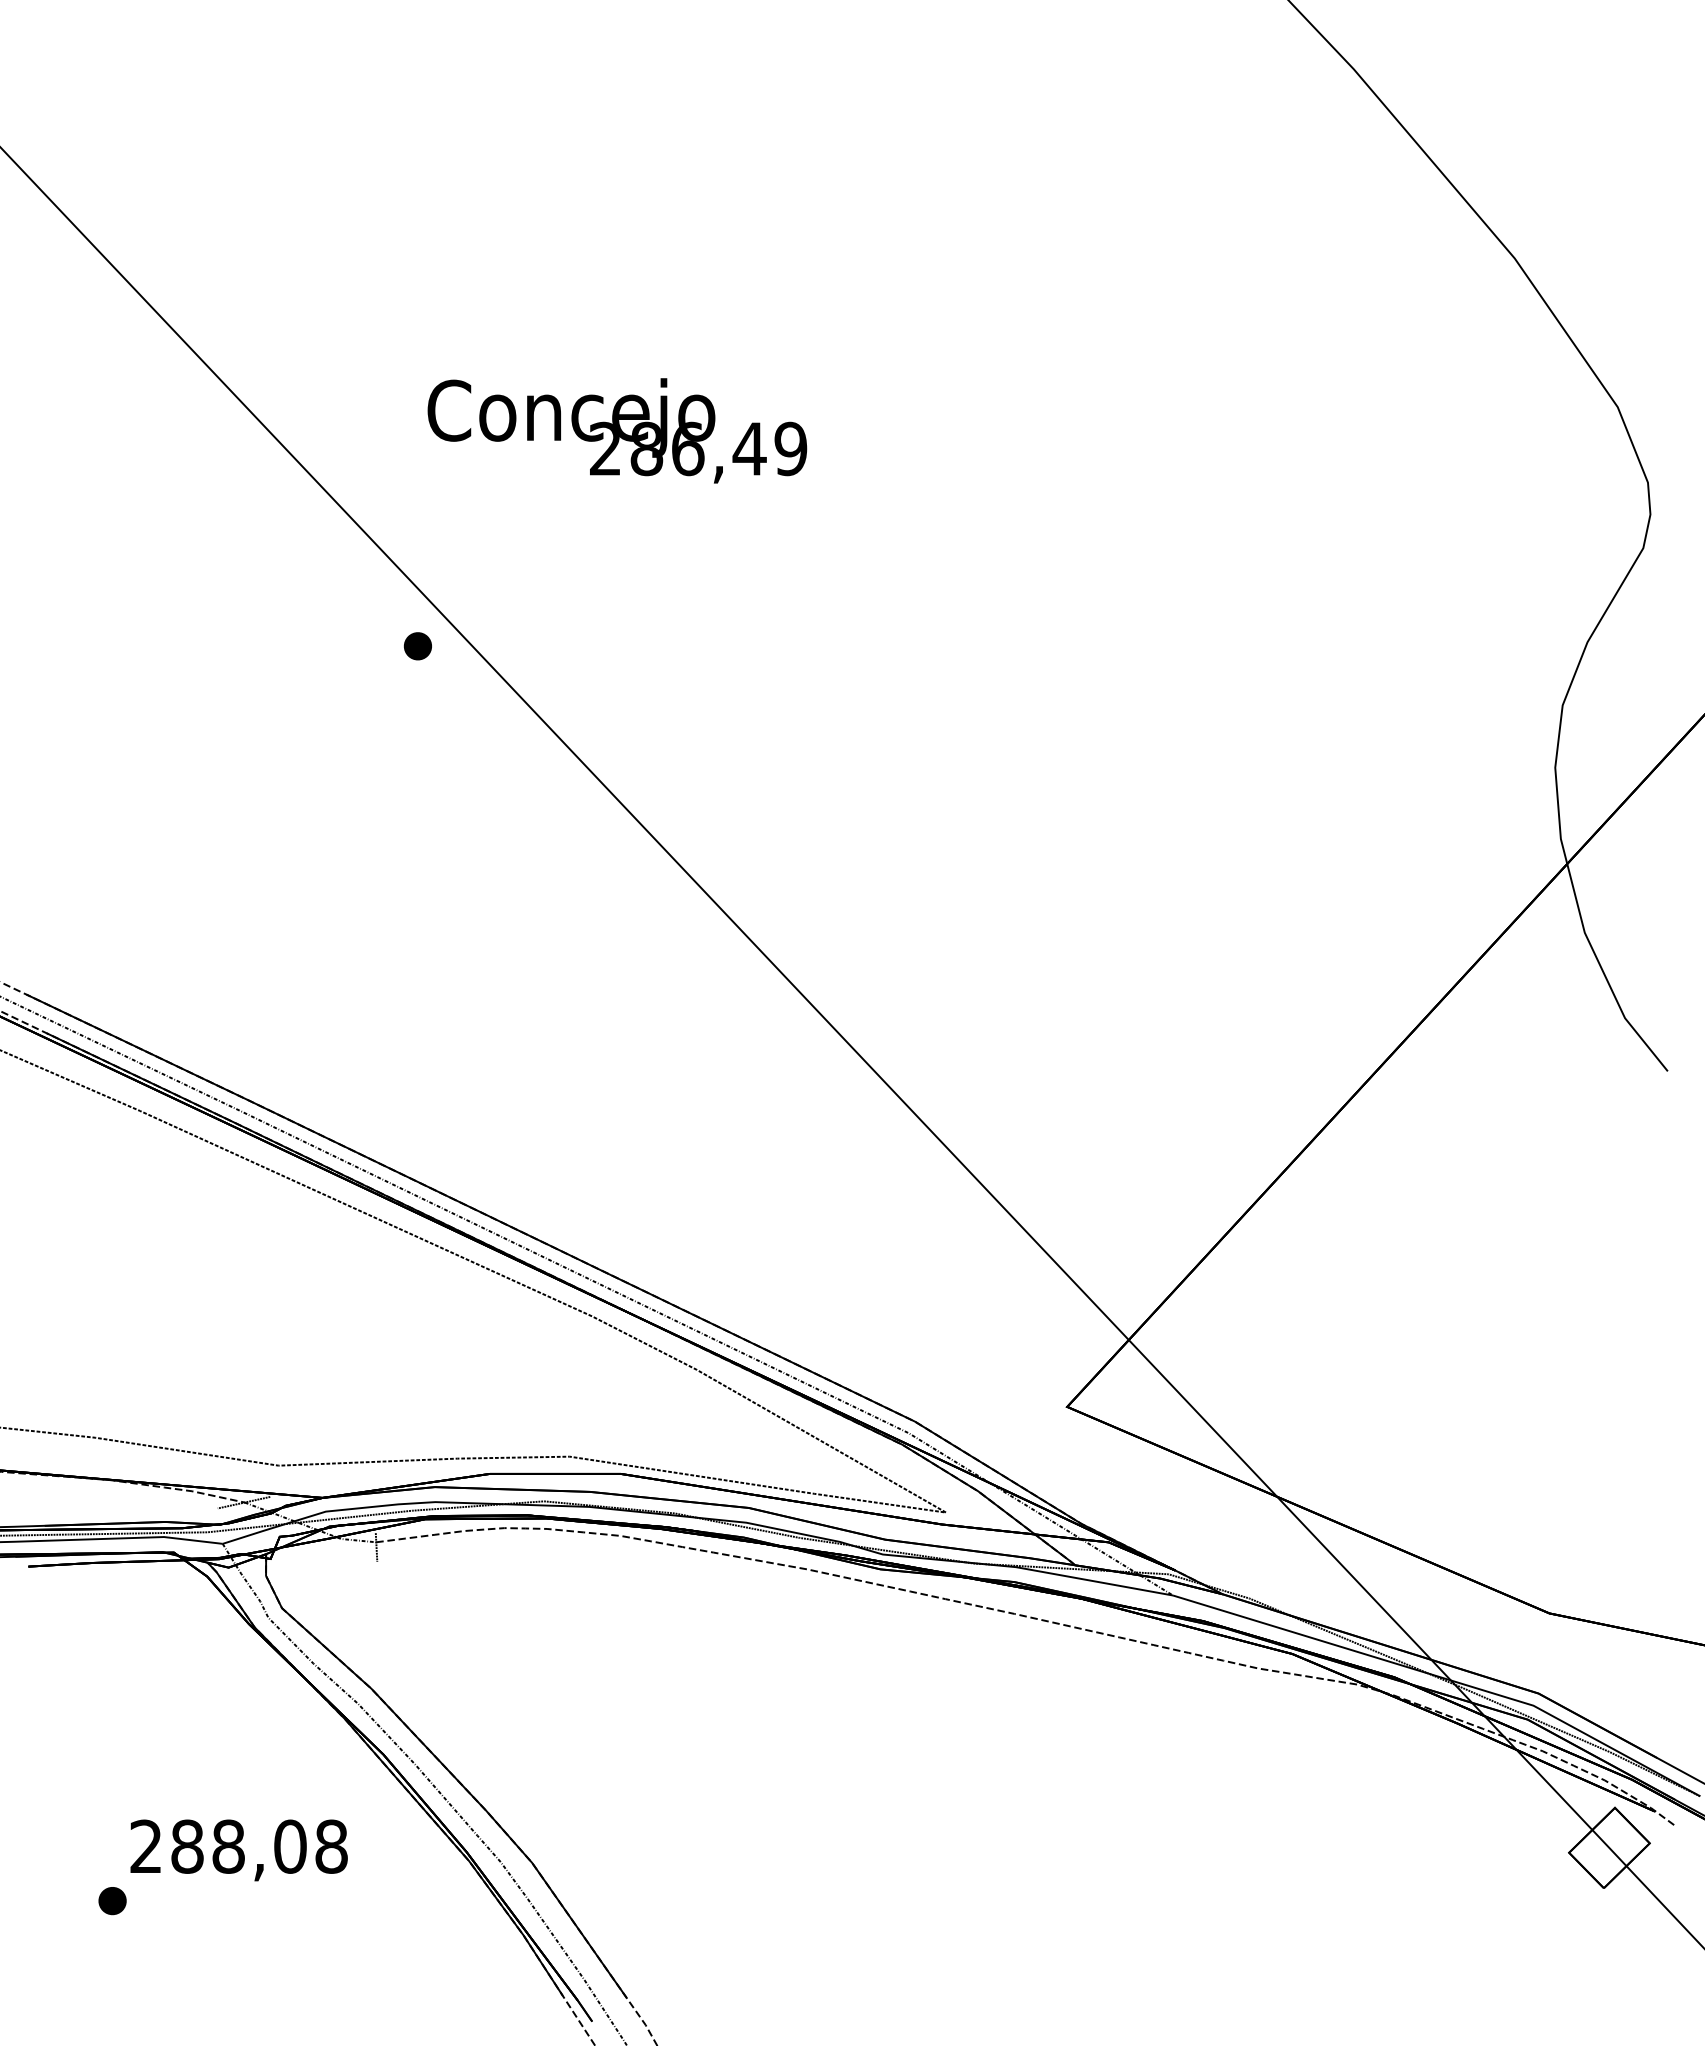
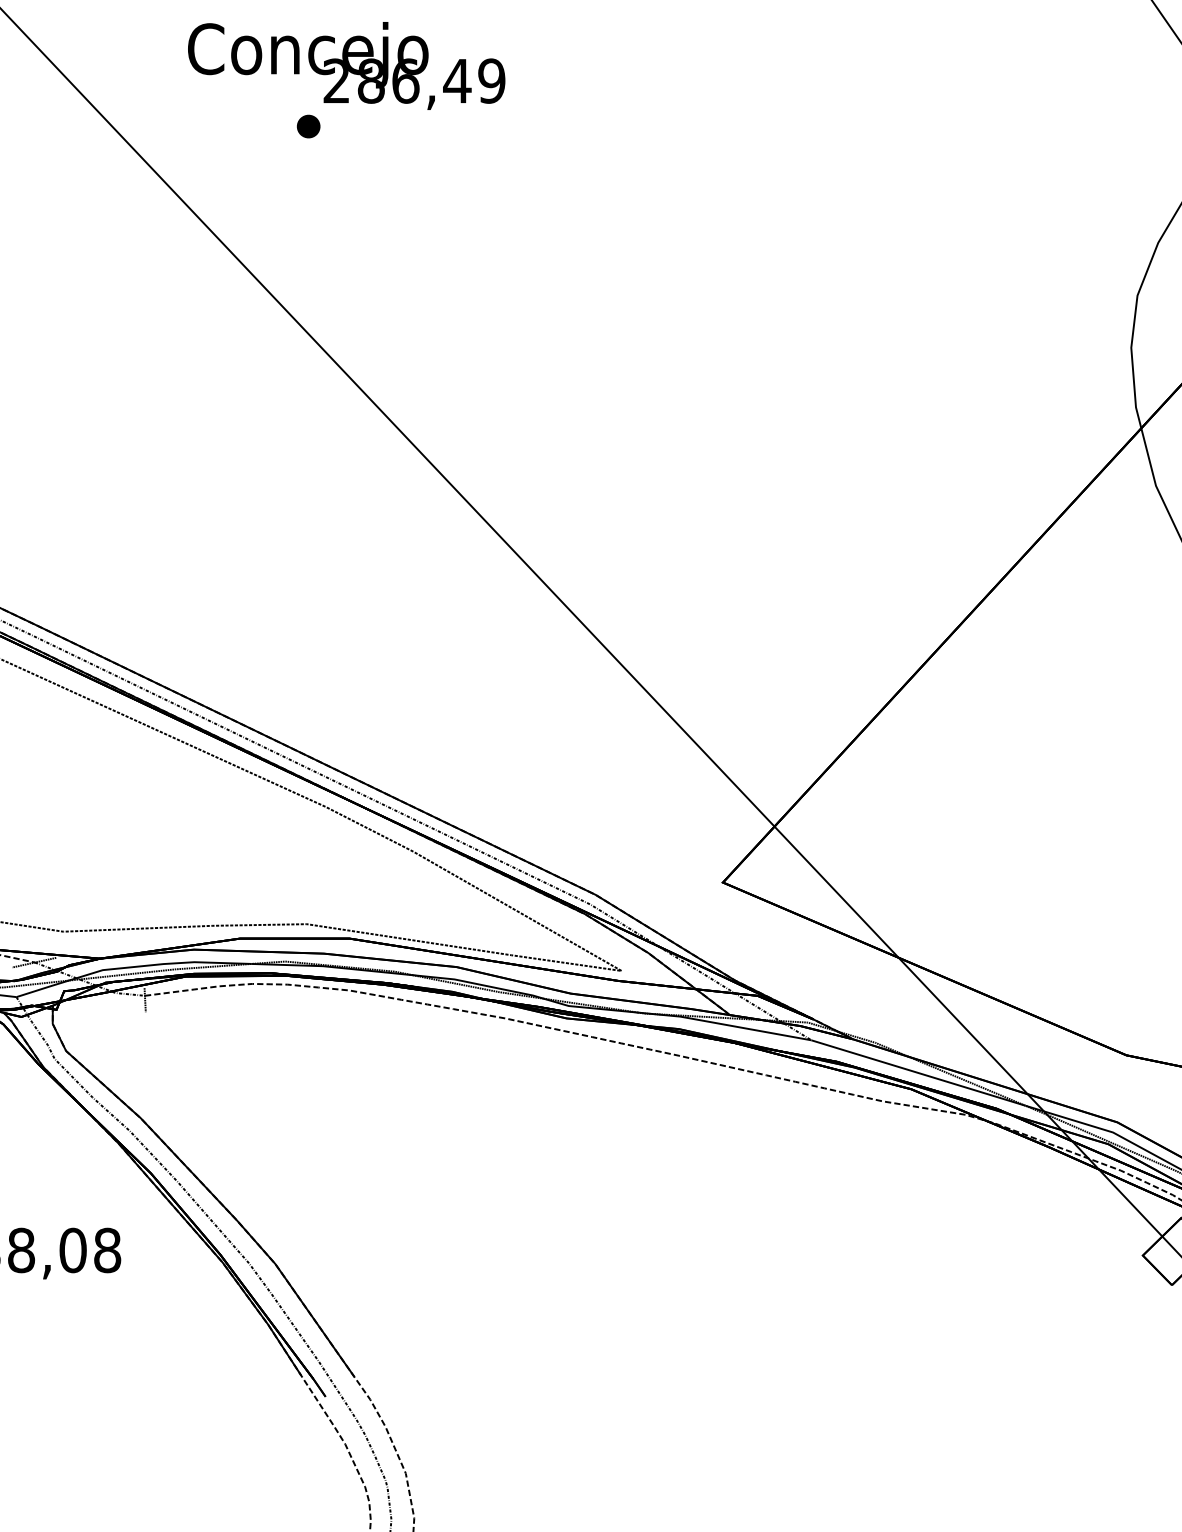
part: (417, 646) -> (308, 126), moved

